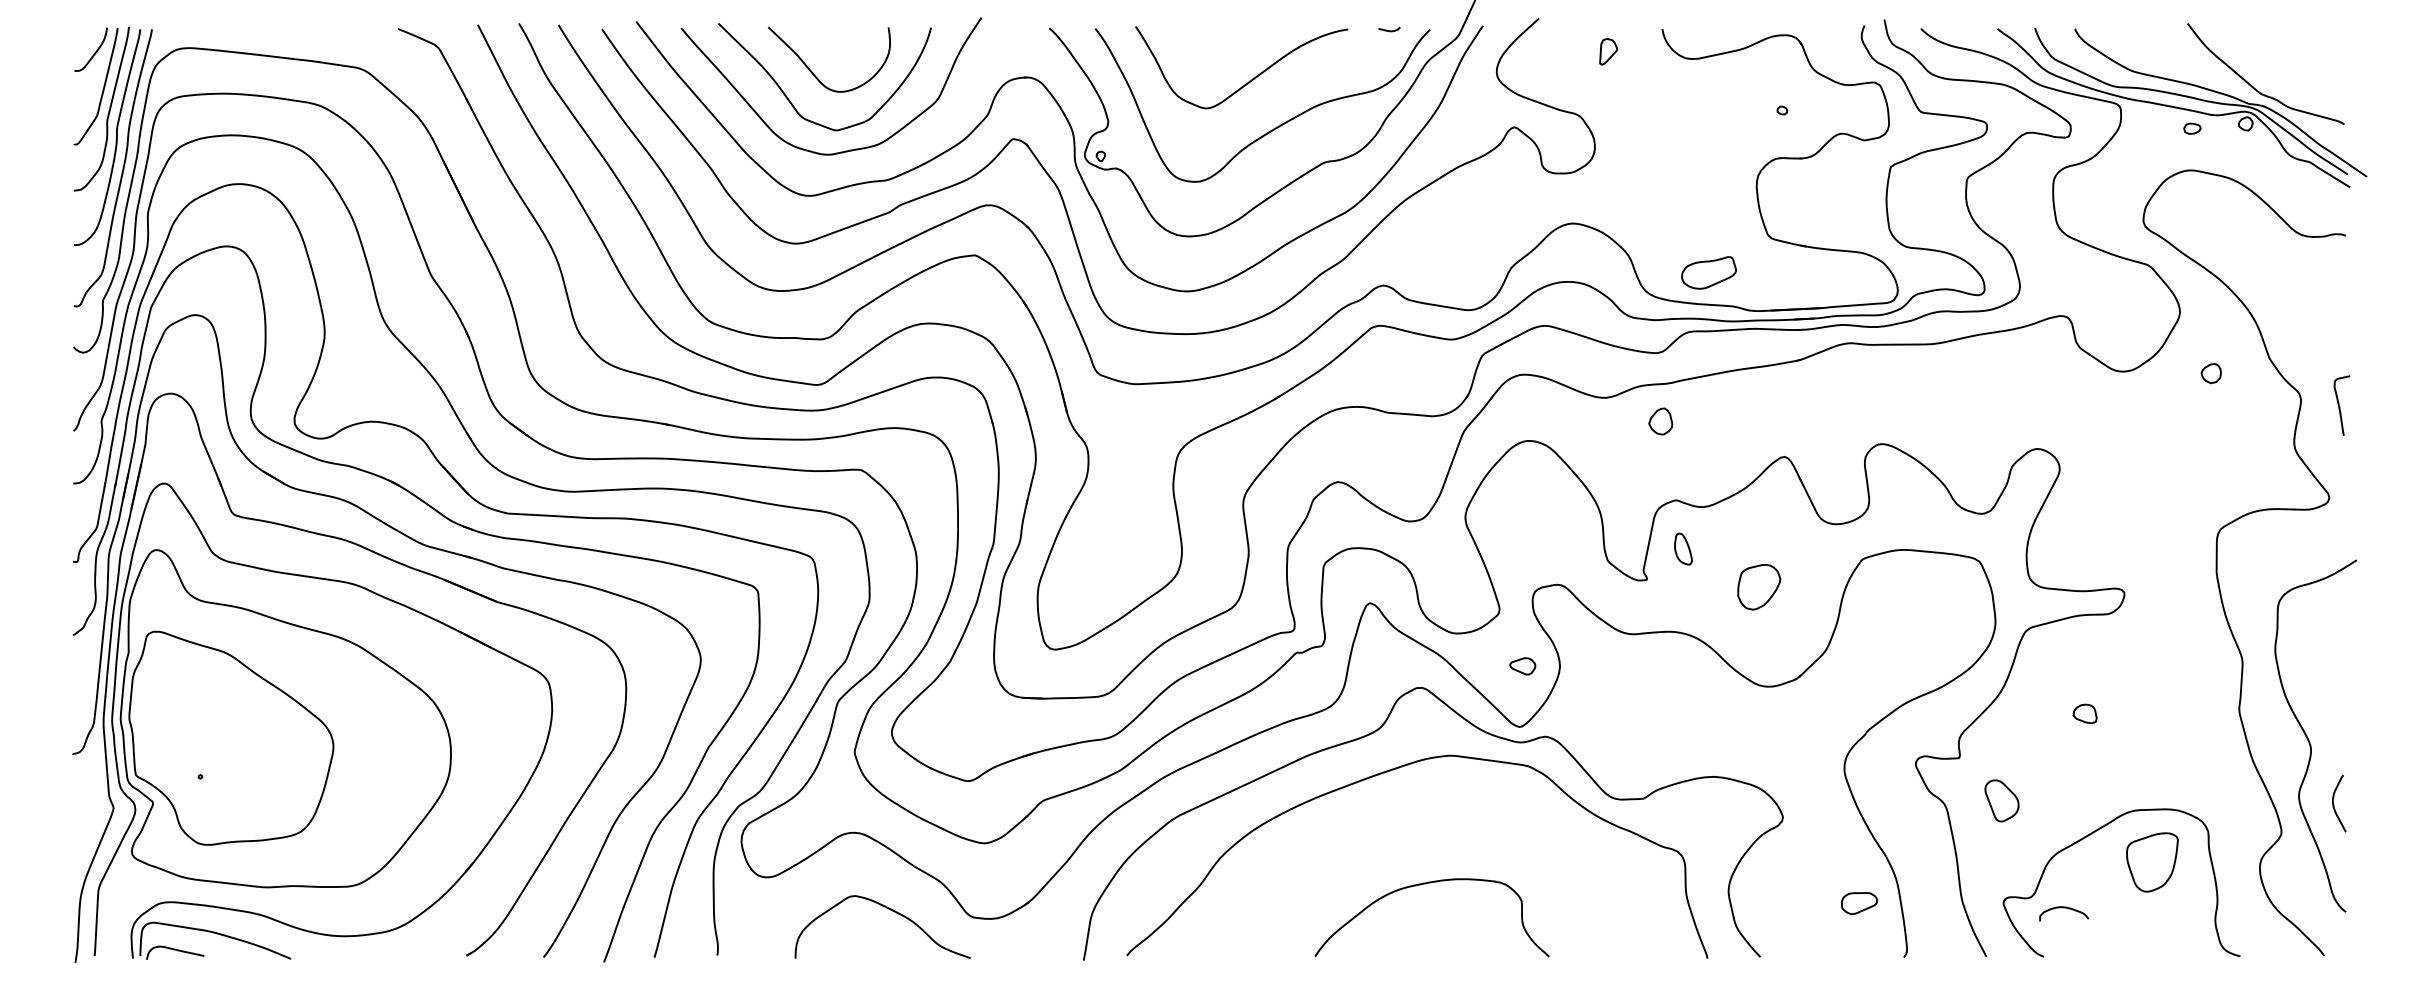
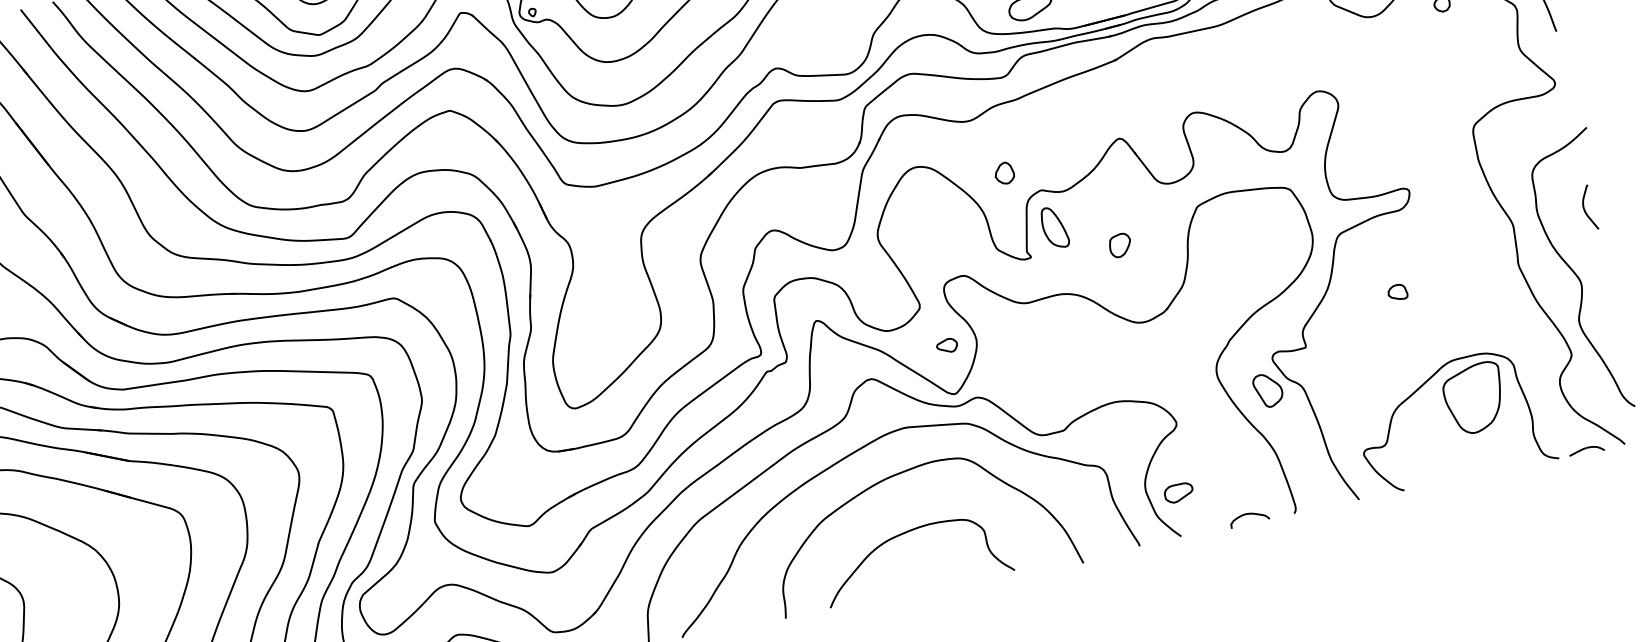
part: (1660, 421) -> (1004, 173), moved
part: (1683, 548) -> (1054, 227), size x1.67
part: (1758, 587) -> (1120, 245), size x0.62
part: (2001, 800) -> (1267, 390), moved
curve: (2334, 804) -> (1585, 209), moved
curve: (1435, 810) -> (901, 473), added
part: (2152, 862) -> (1474, 398), size x1.43
part: (1859, 903) -> (1179, 492), moved
curve: (2064, 908) -> (1249, 514), moved
part: (2275, 953) -> (1586, 450), added

